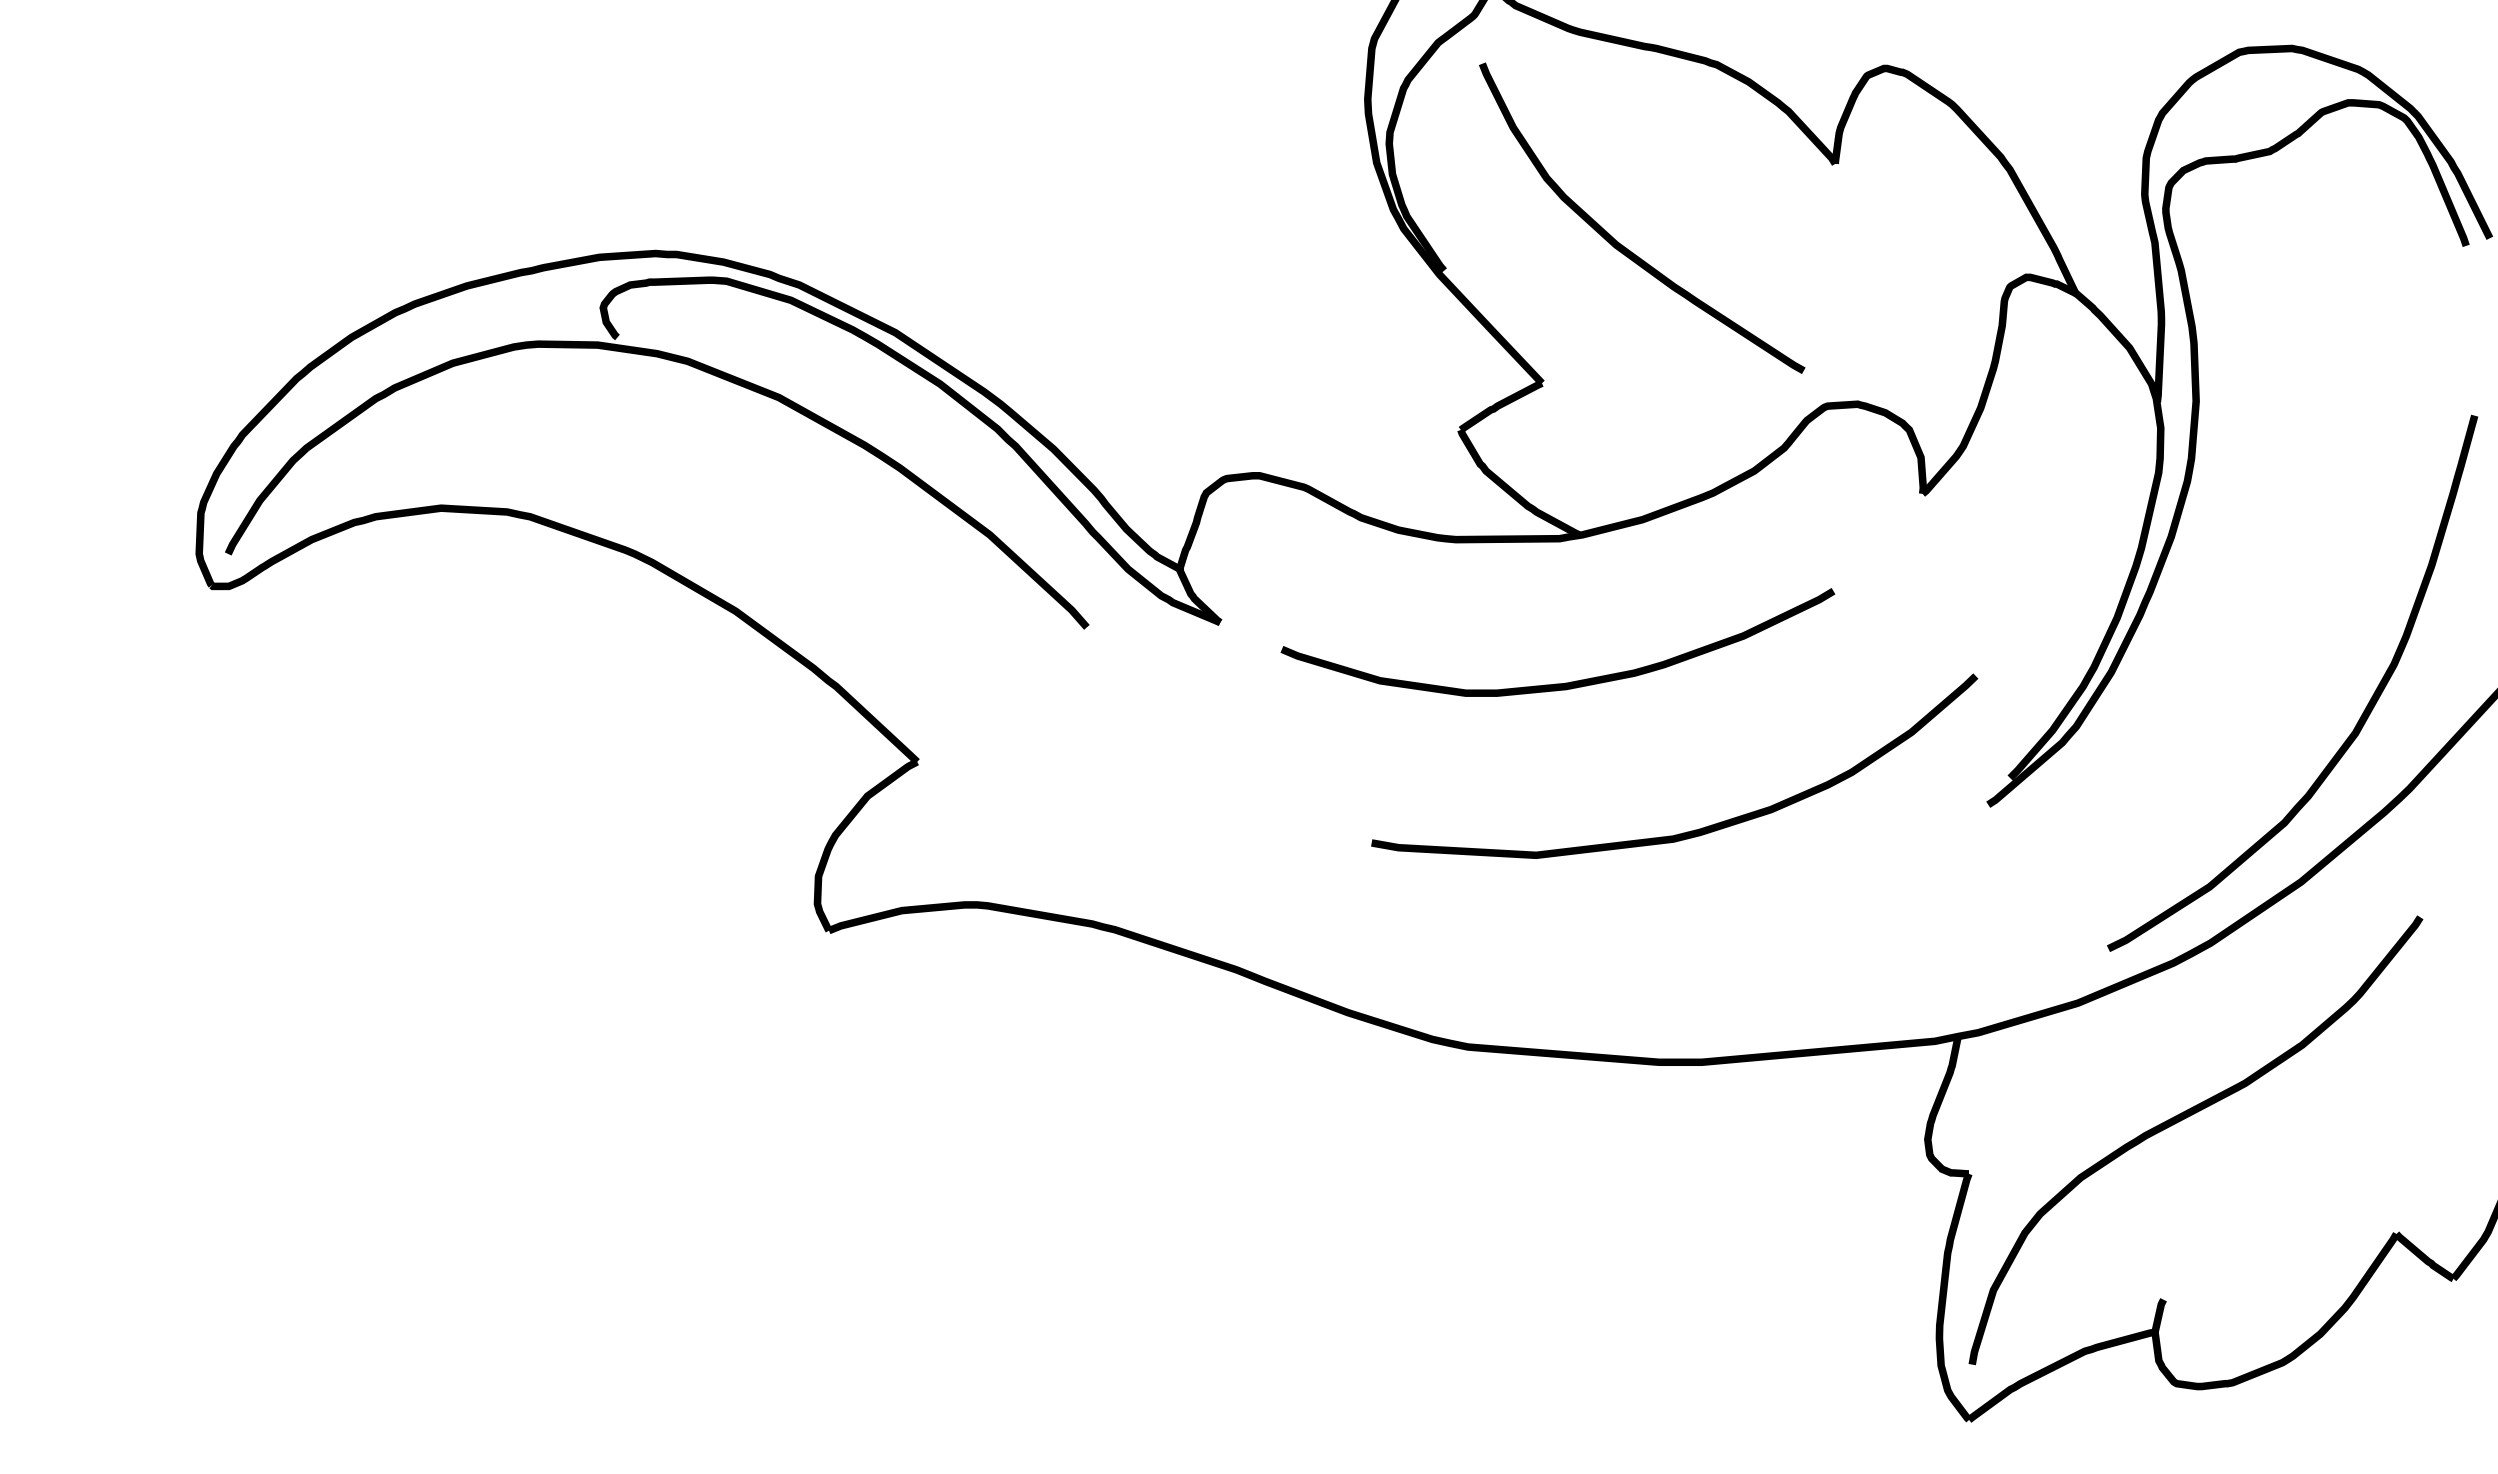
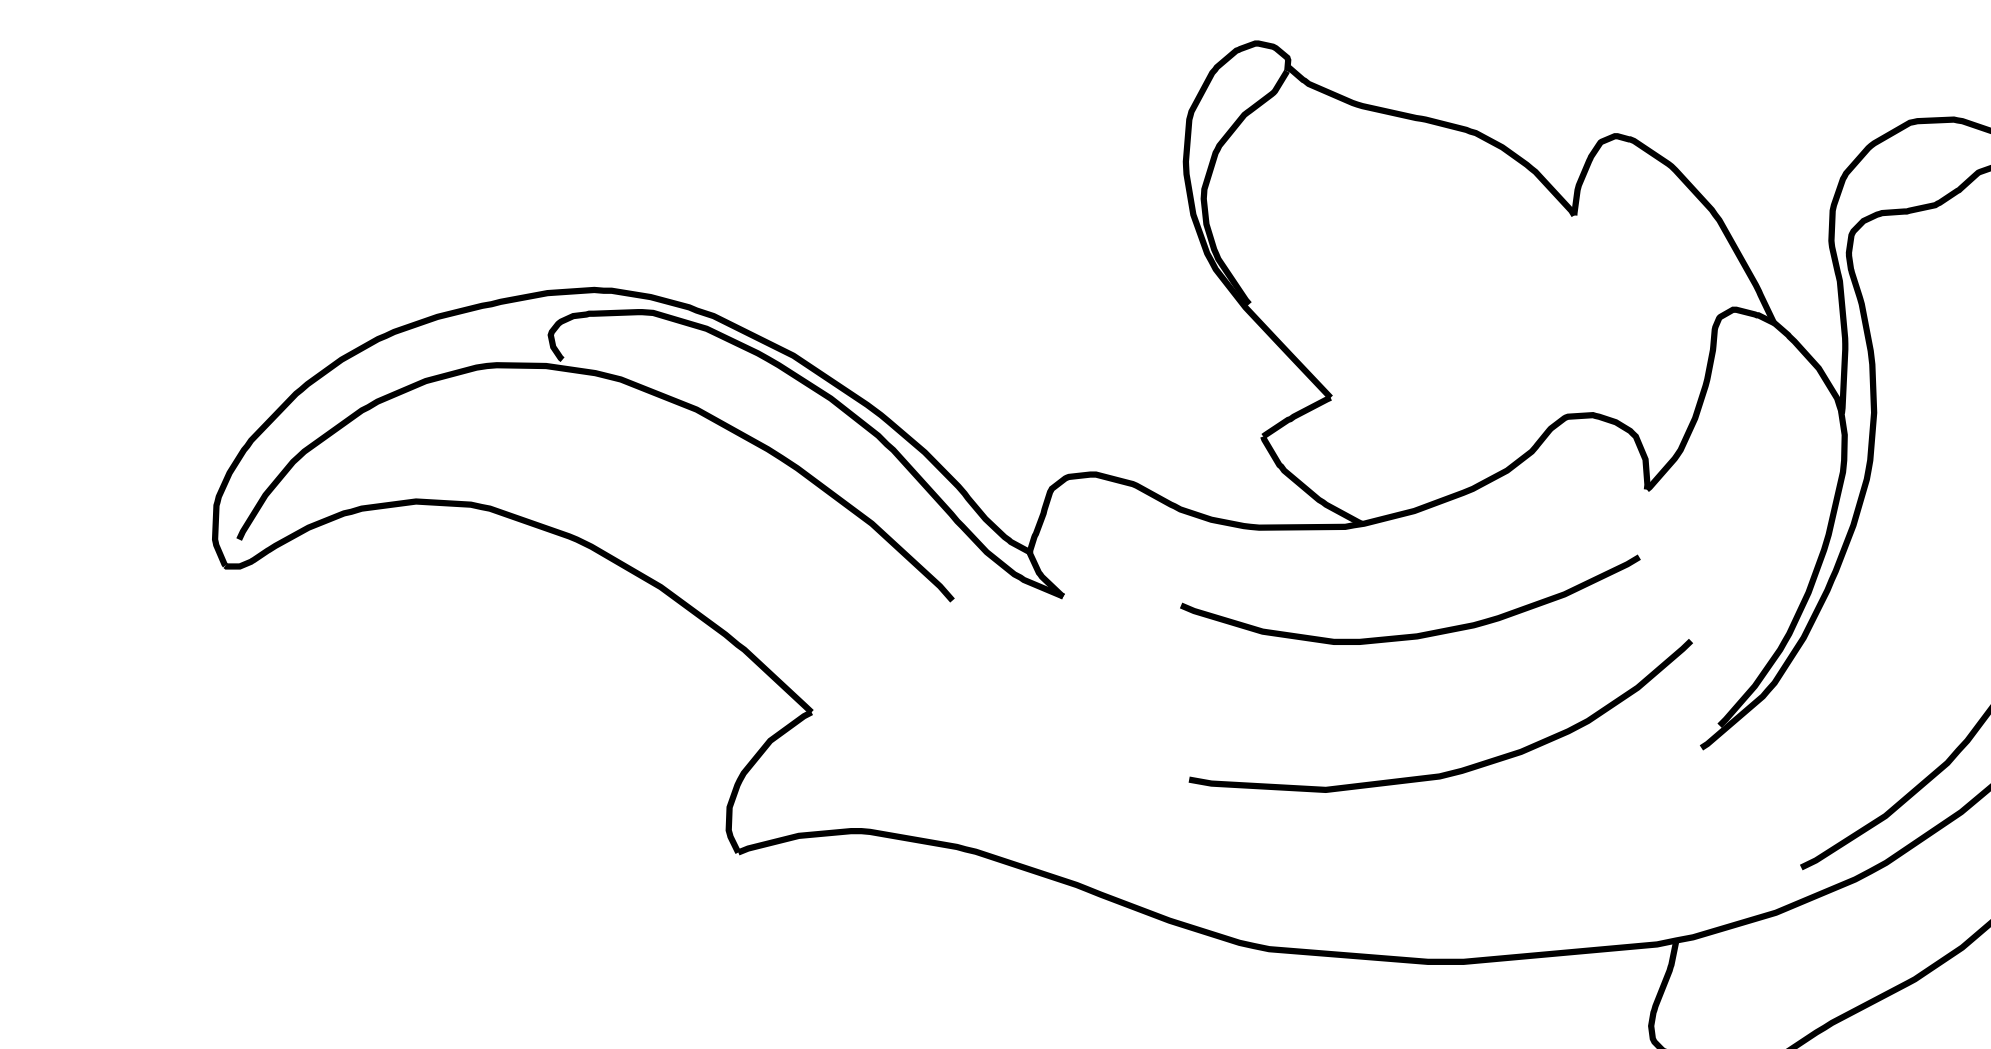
curve: (1622, 244) -> (1397, 282), removed
curve: (1565, 682) -> (1416, 633), moved

